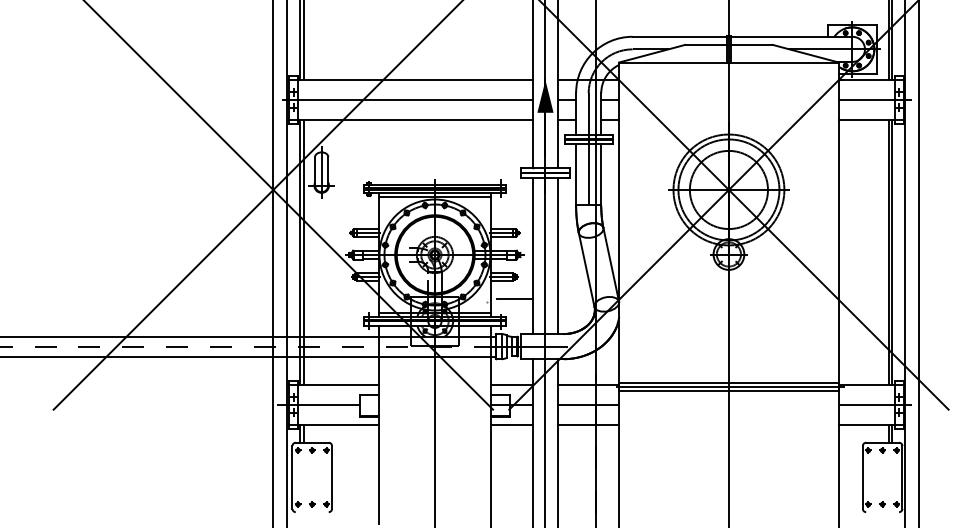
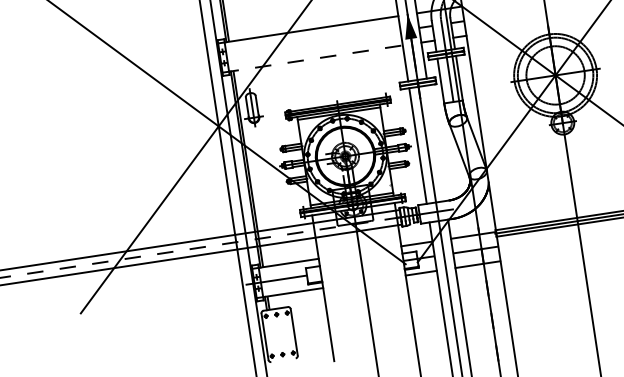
line: (407, 99) -> (307, 44), removed
line: (411, 119) -> (312, 58), solid -> dashed
line: (558, 255) -> (436, 142), removed
line: (514, 298) -> (409, 179), removed

